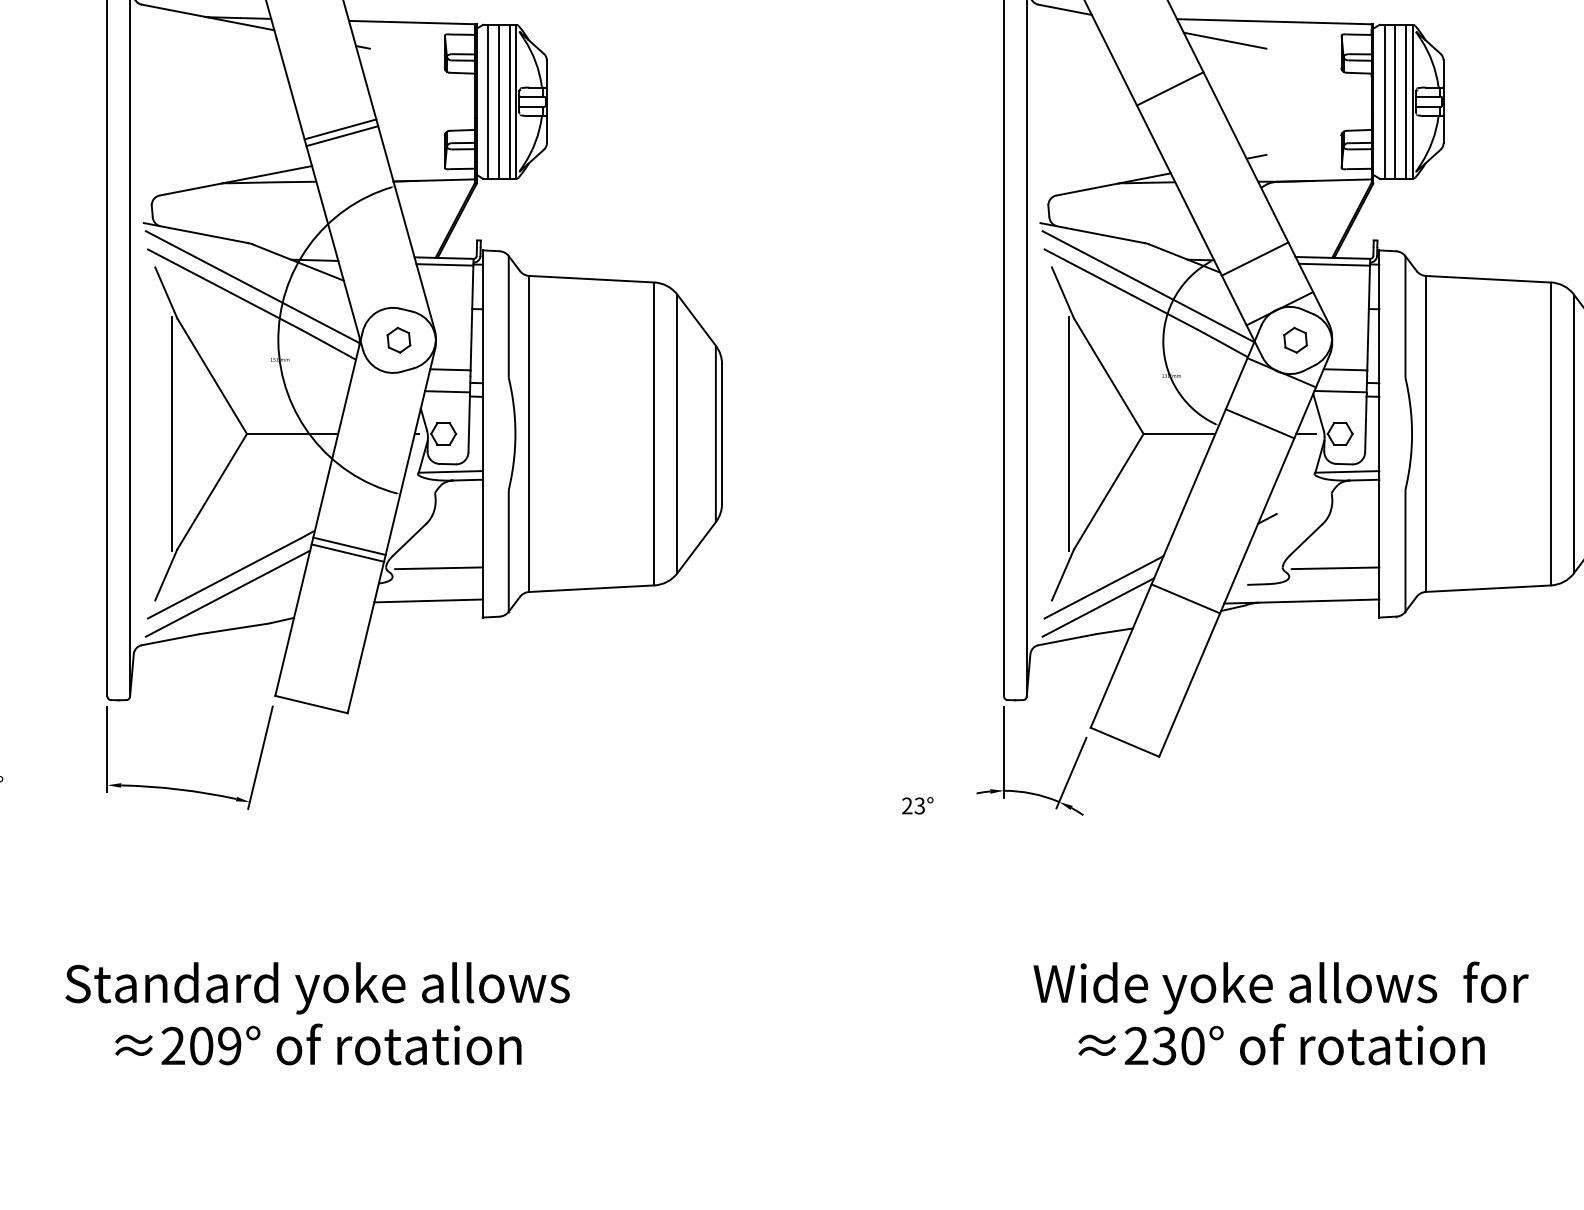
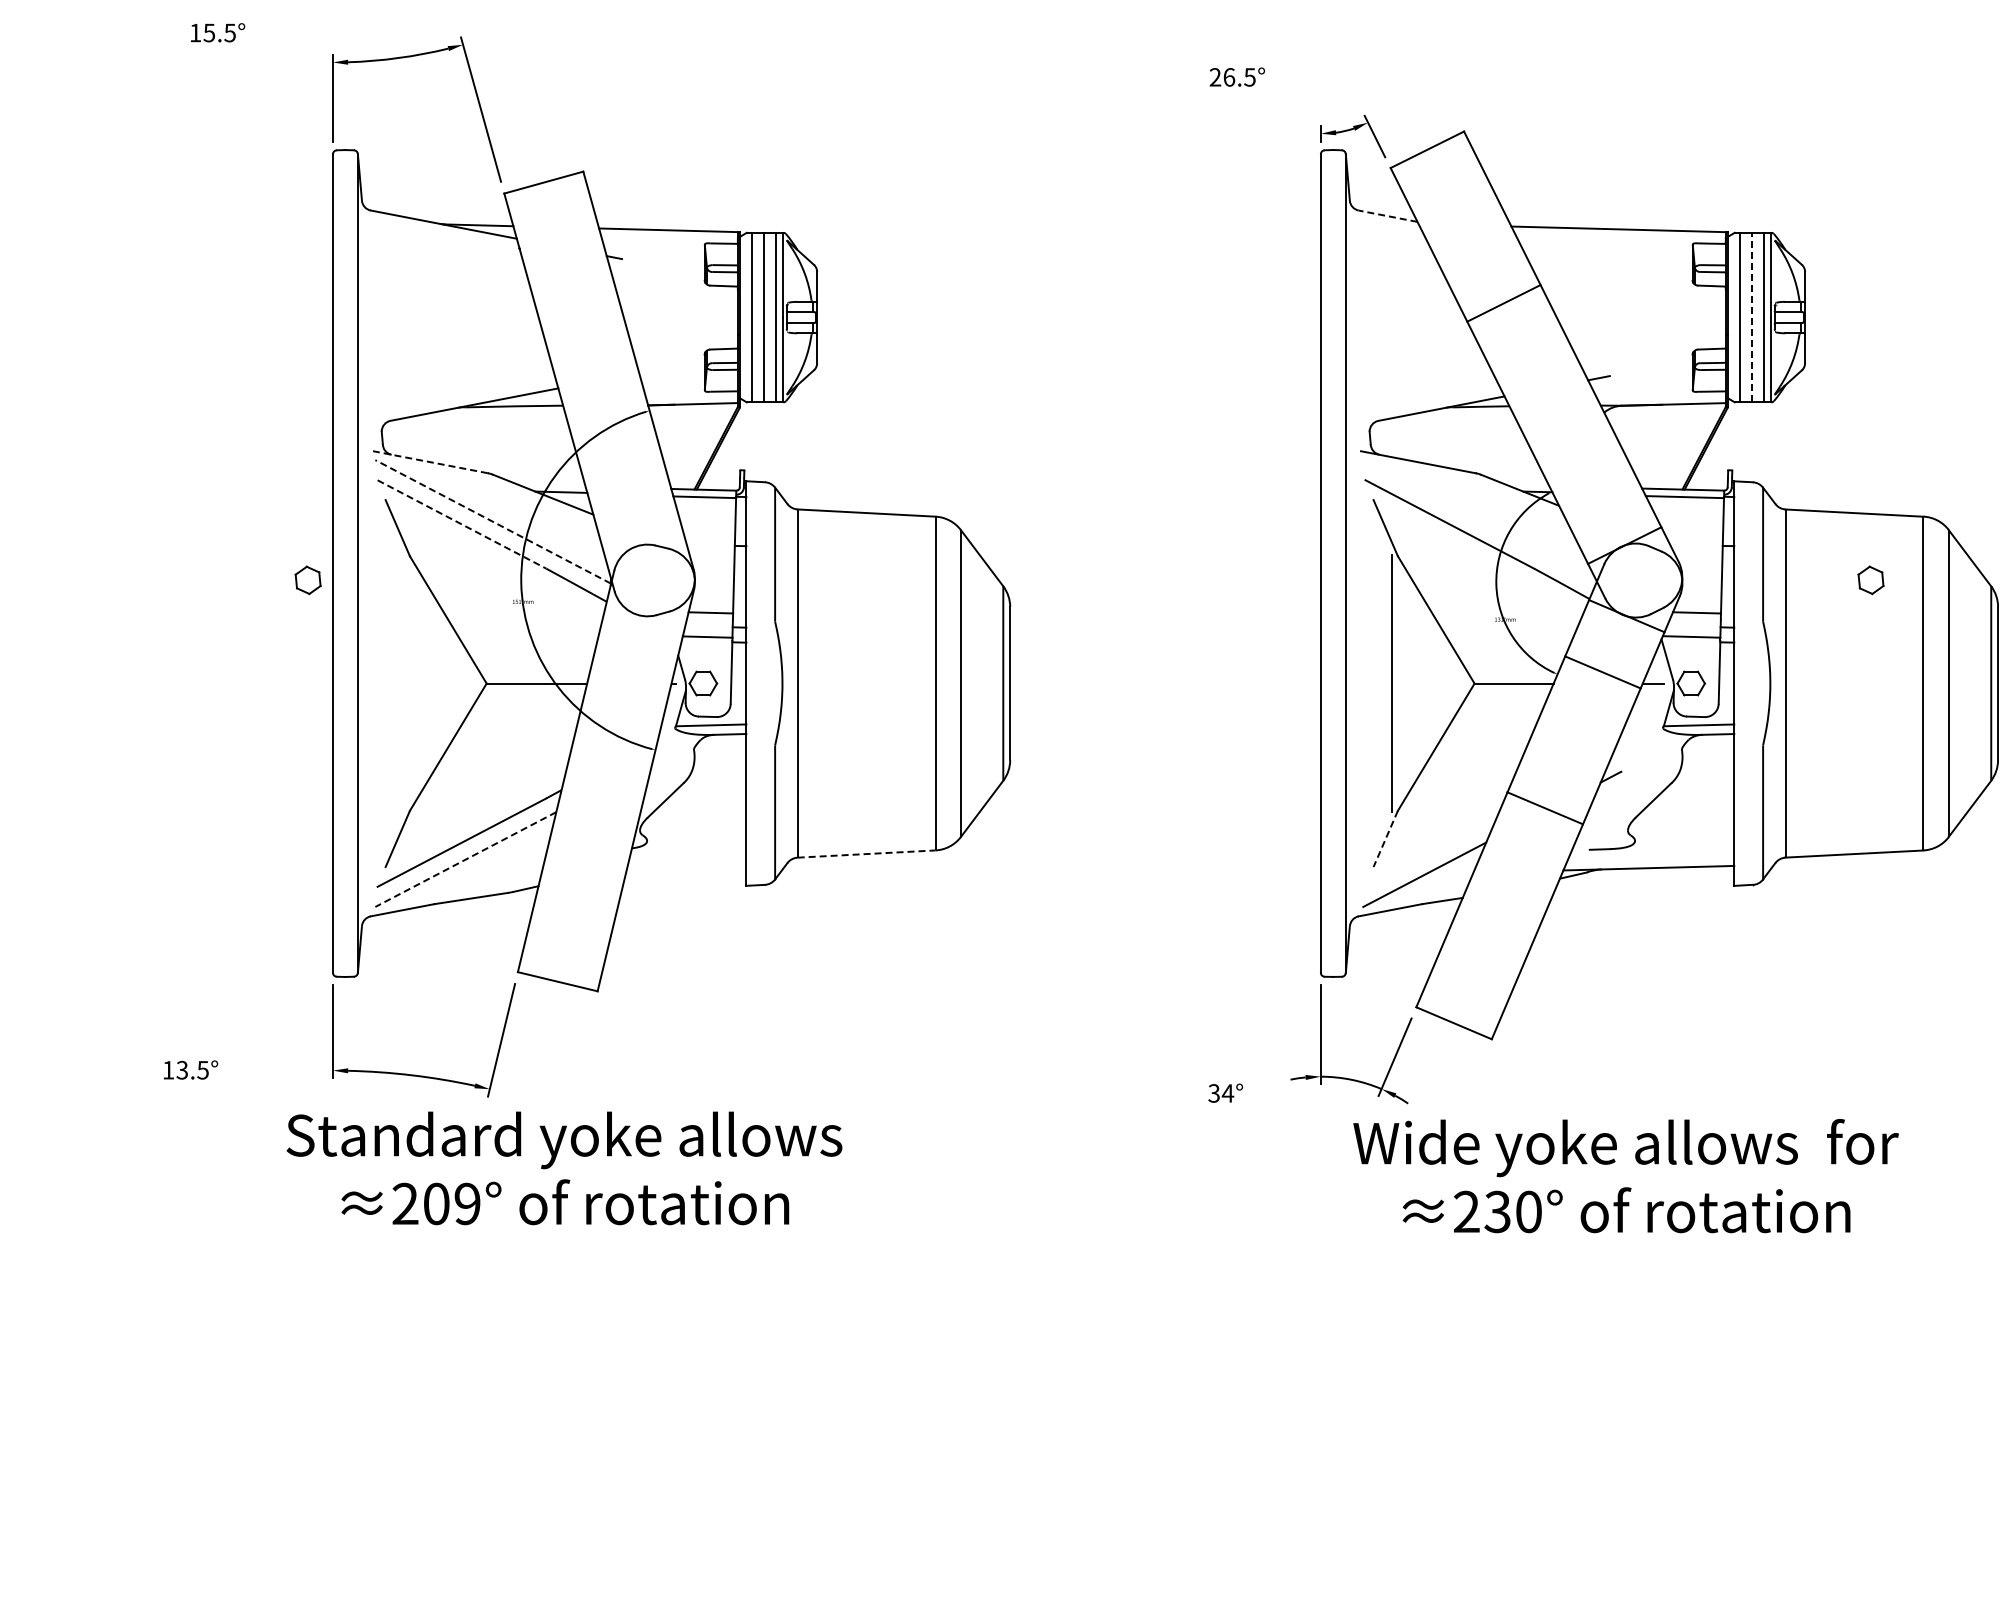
line: (1065, 10) -> (1388, 216), solid -> dashed
line: (1224, 40) -> (1563, 250), removed
line: (1394, 101) -> (1751, 317), solid -> dashed
line: (340, 128) -> (589, 347), removed
line: (342, 136) -> (591, 355), removed
line: (195, 233) -> (429, 462), solid -> dashed
line: (1255, 258) -> (1597, 490), removed
line: (253, 286) -> (493, 521), solid -> dashed
line: (1148, 286) -> (1479, 521), removed
line: (225, 289) -> (462, 524), solid -> dashed
part: (398, 340) -> (307, 580), moved
part: (1295, 340) -> (1870, 580), moved
line: (172, 433) -> (404, 683), removed
line: (349, 545) -> (599, 806), removed
line: (347, 552) -> (597, 814), removed
line: (438, 568) -> (697, 831), removed
line: (1335, 568) -> (1685, 831), removed
line: (1062, 574) -> (1385, 838), solid -> dashed
line: (1103, 587) -> (1430, 852), removed
line: (592, 589) -> (867, 854), solid -> dashed
line: (227, 593) -> (465, 859), solid -> dashed
line: (1185, 599) -> (1544, 808), moved
line: (428, 600) -> (686, 867), removed
text: (913, 806) -> (1221, 1093), 23° -> 34°
text: (317, 1013) -> (564, 1168), moved
text: (1280, 1013) -> (1625, 1176), moved

